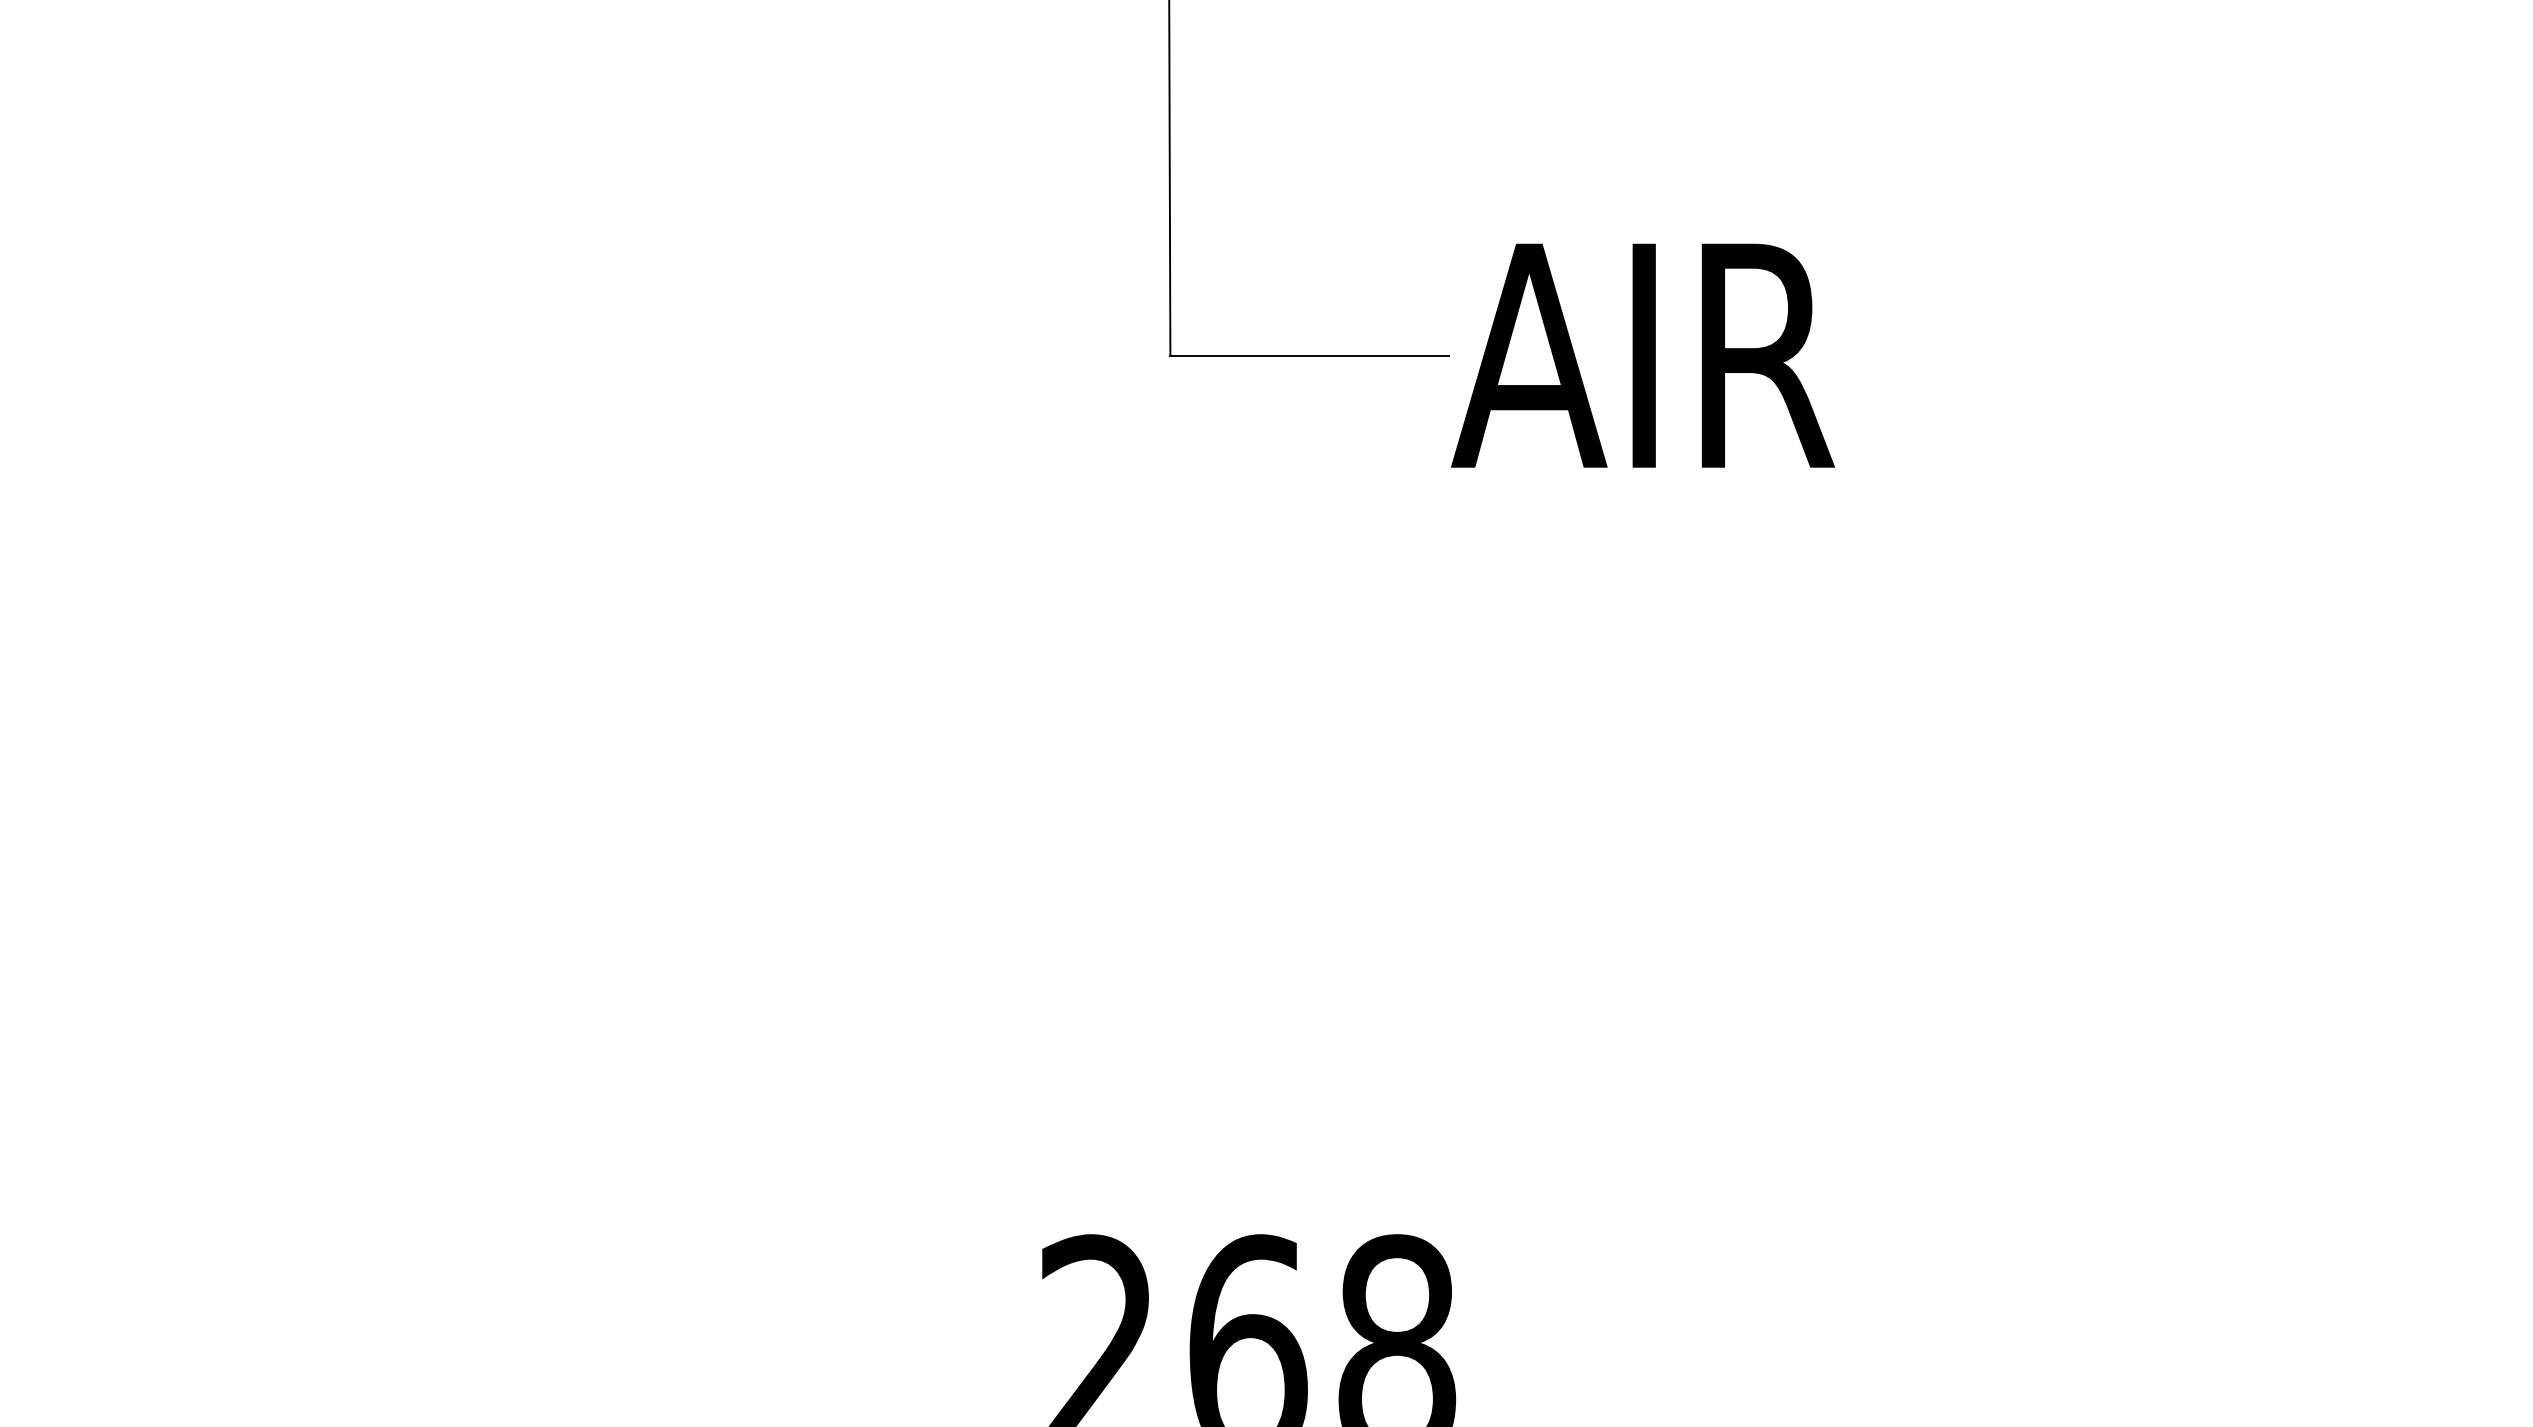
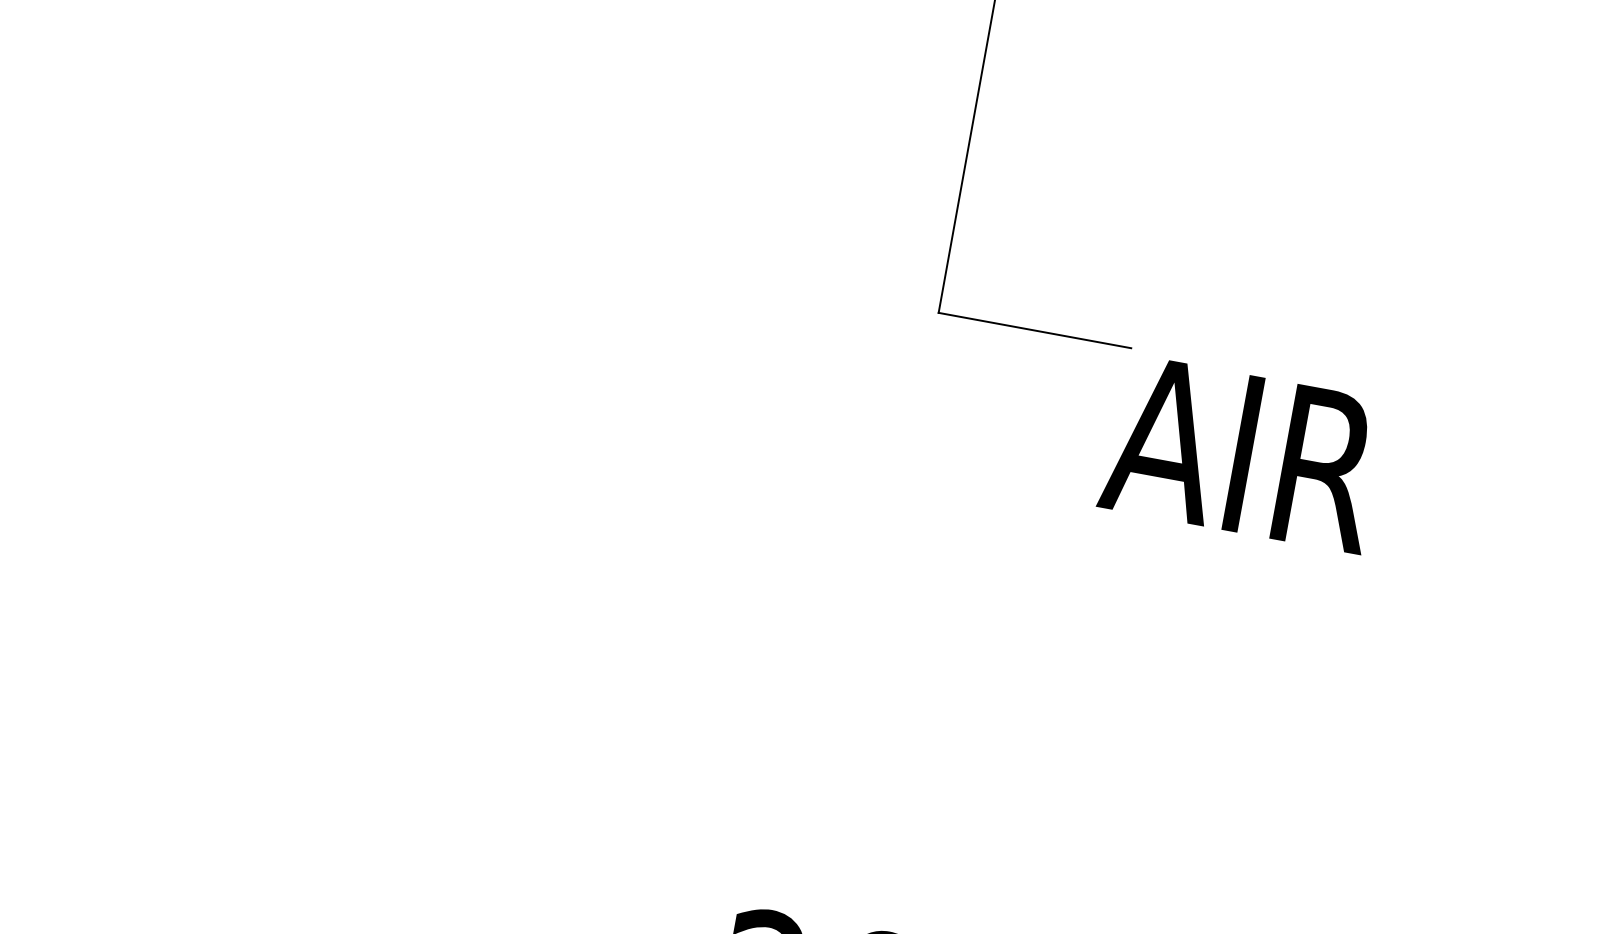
text: (1643, 355) -> (1243, 453), moved

